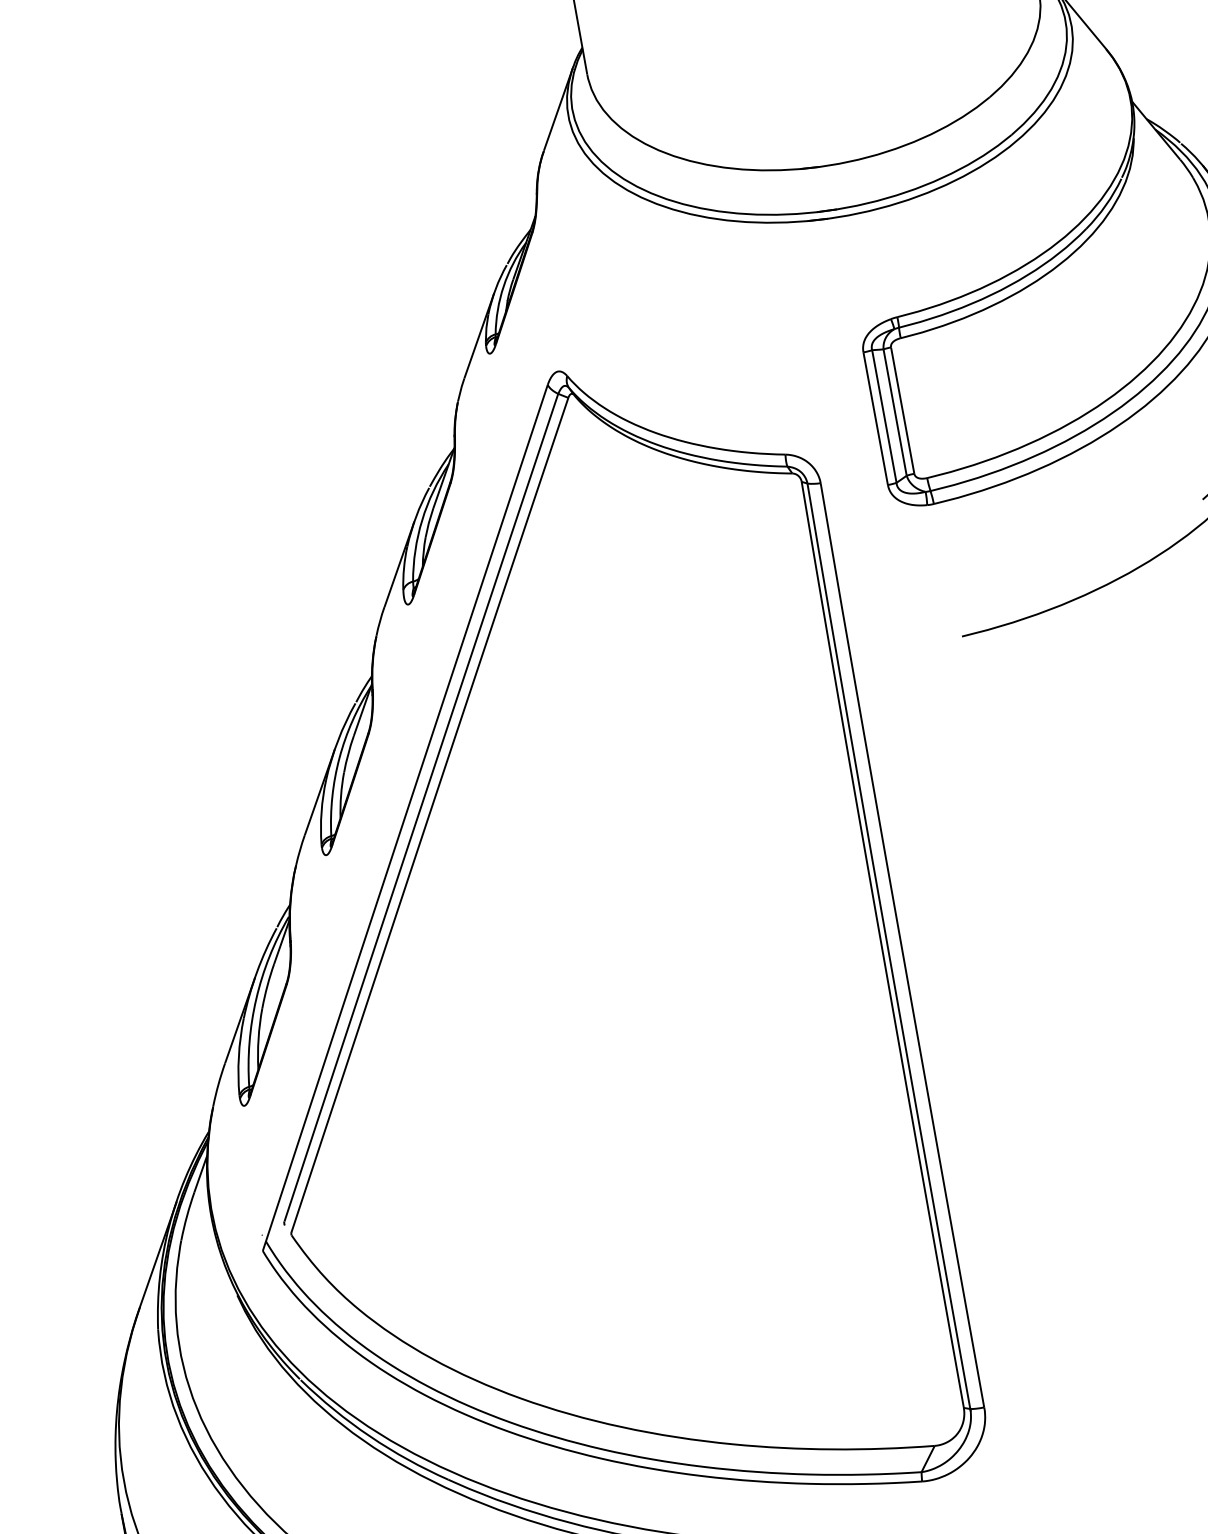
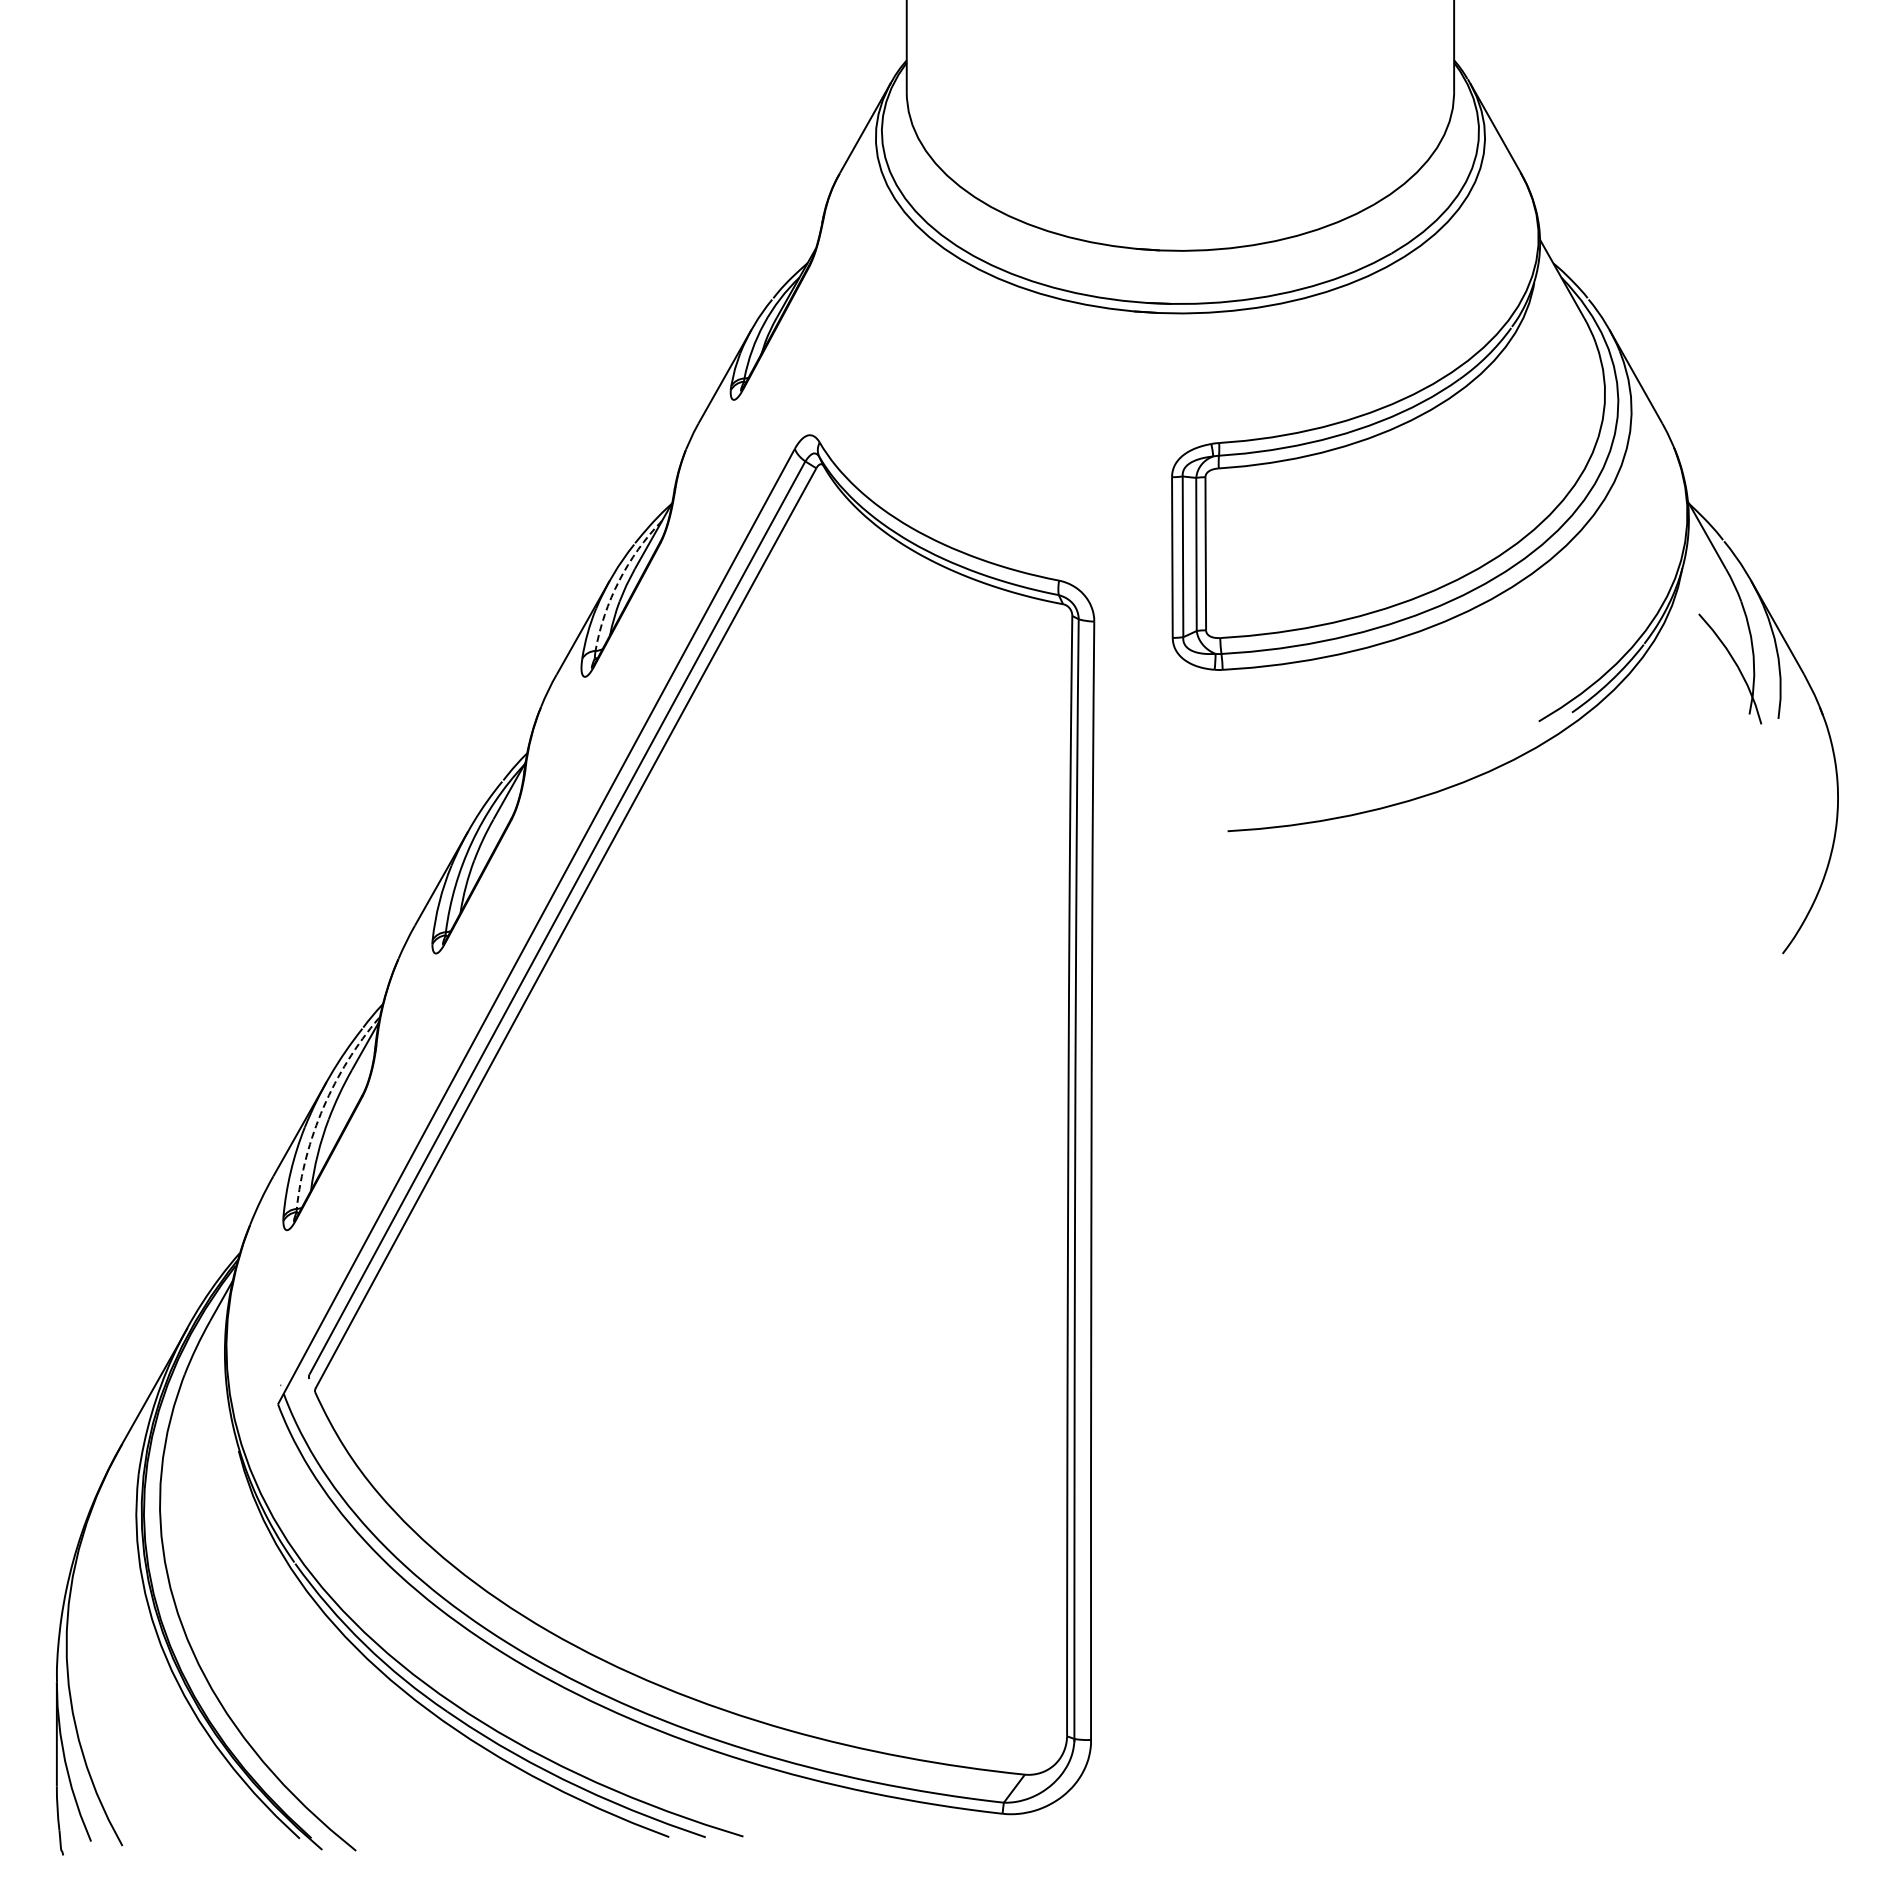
arc: (422, 520) -> (619, 581), solid -> dashed
arc: (256, 999) -> (323, 1107), solid -> dashed

